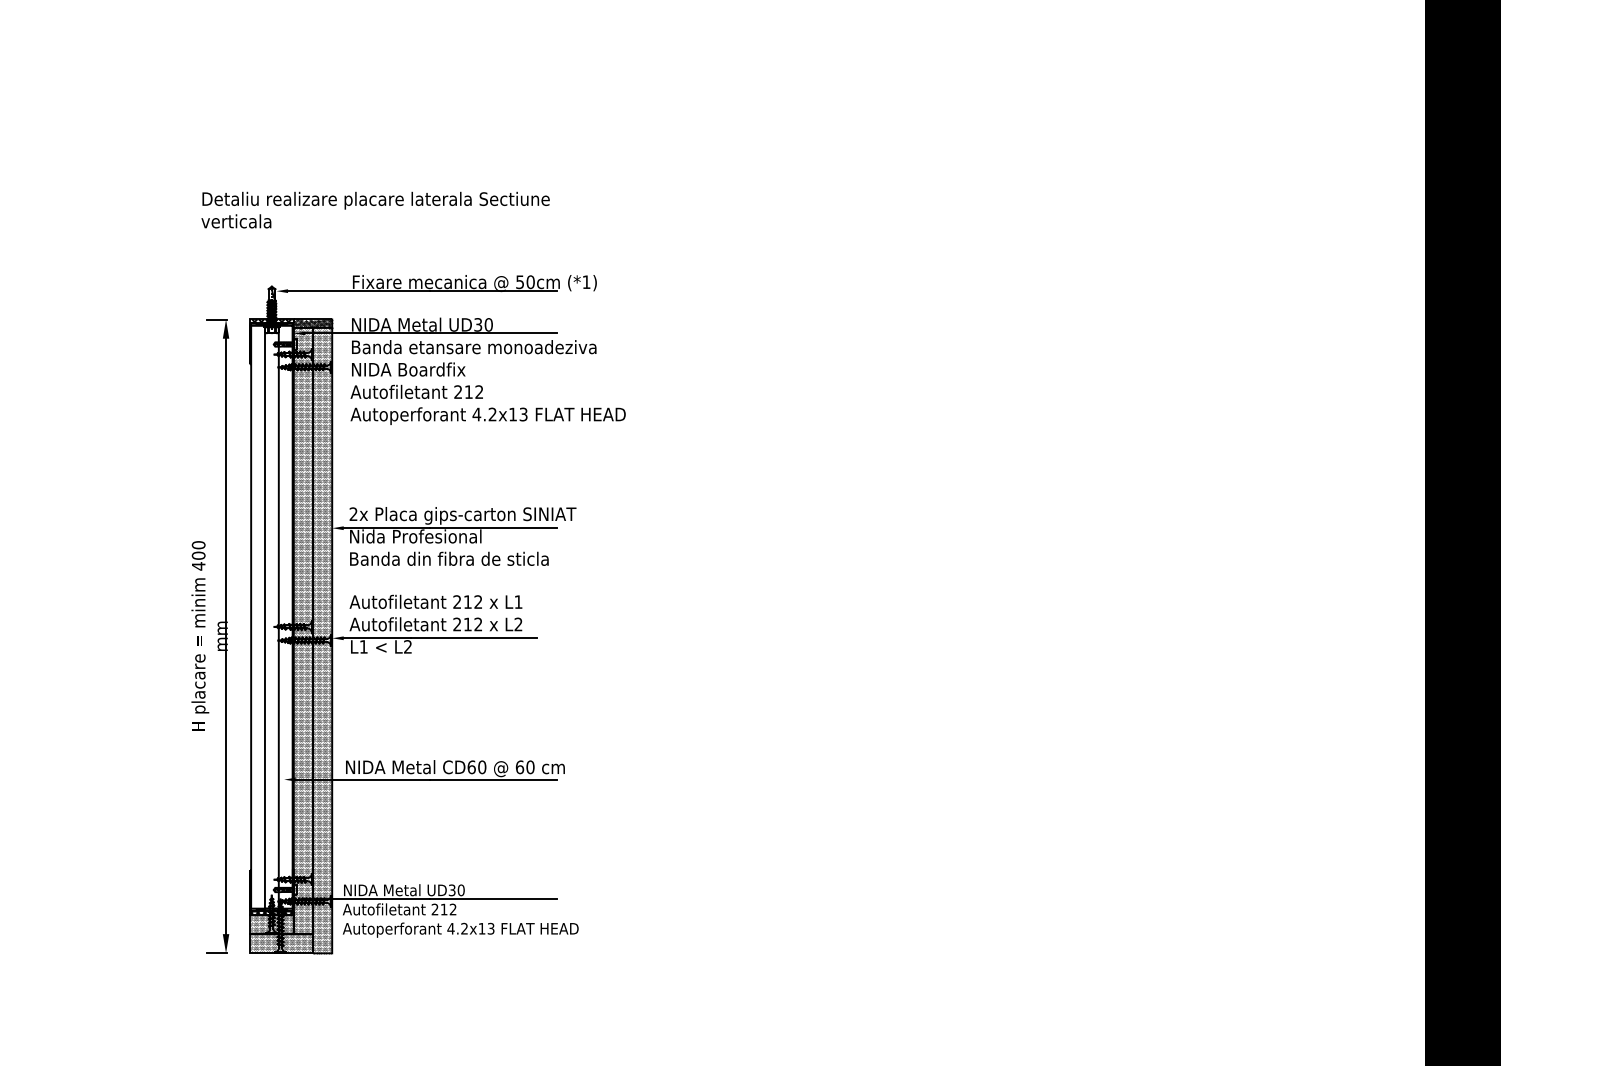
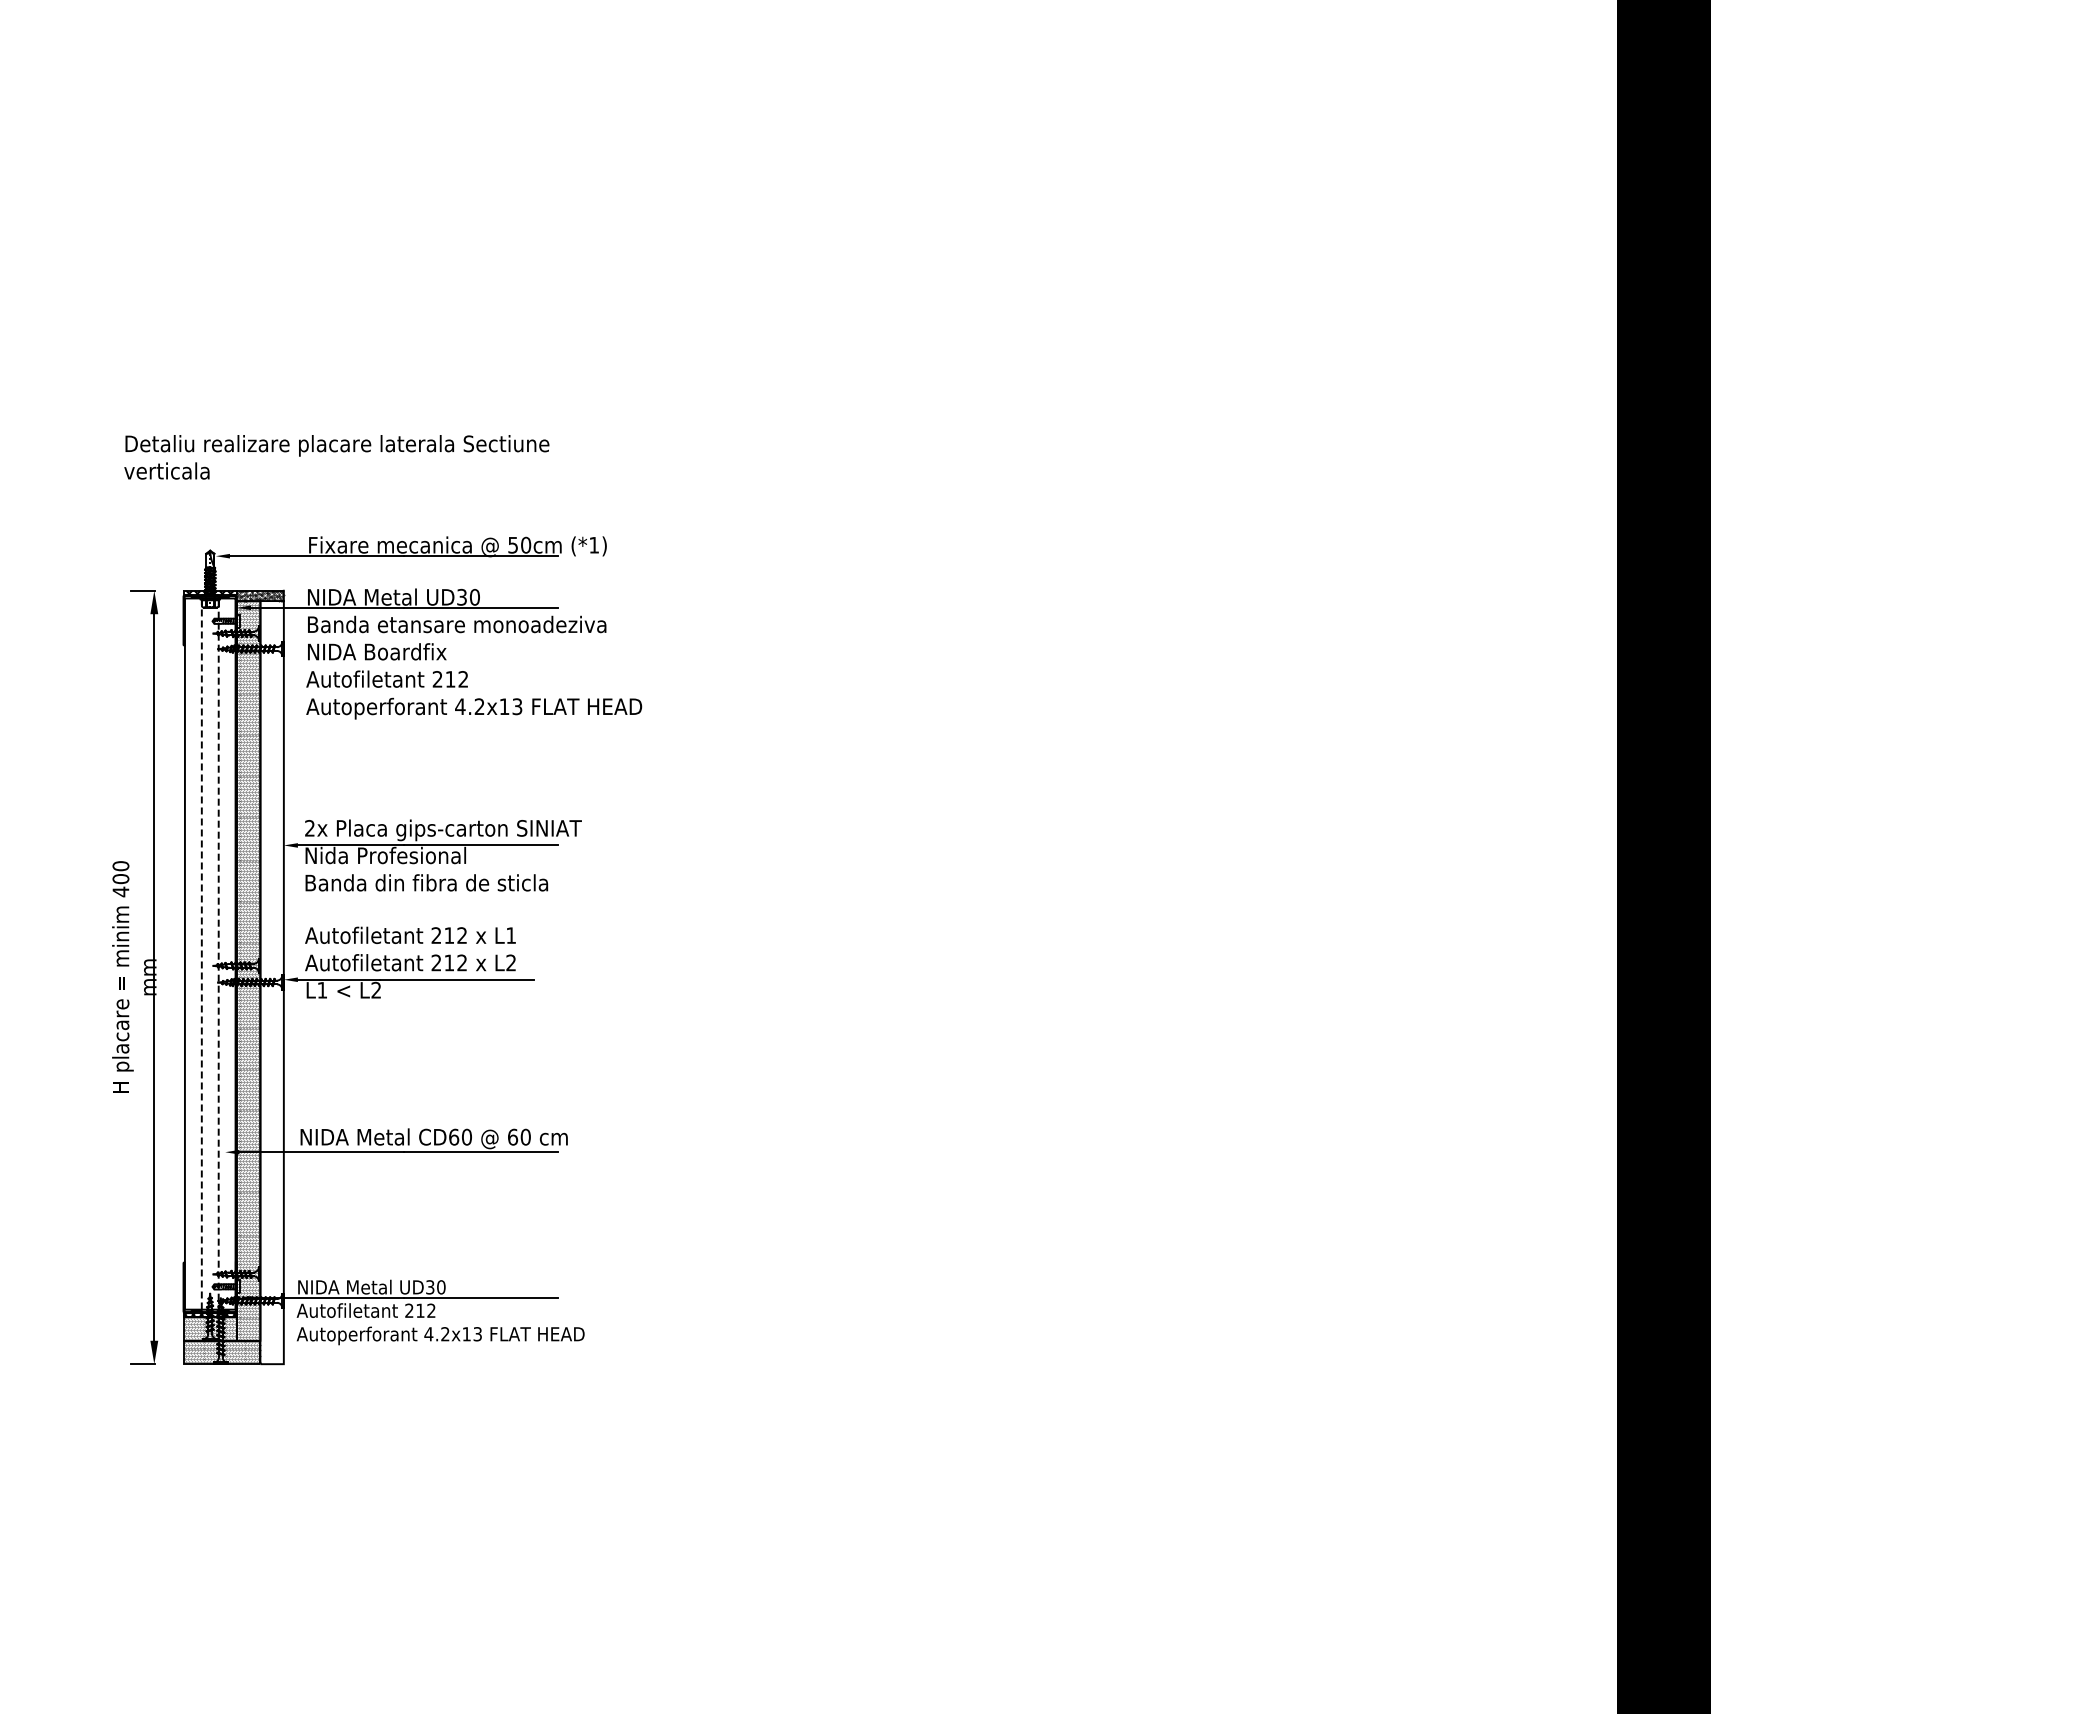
hatch: (322, 640) -> (271, 982), removed
line: (272, 908) -> (210, 1309), solid -> dashed

